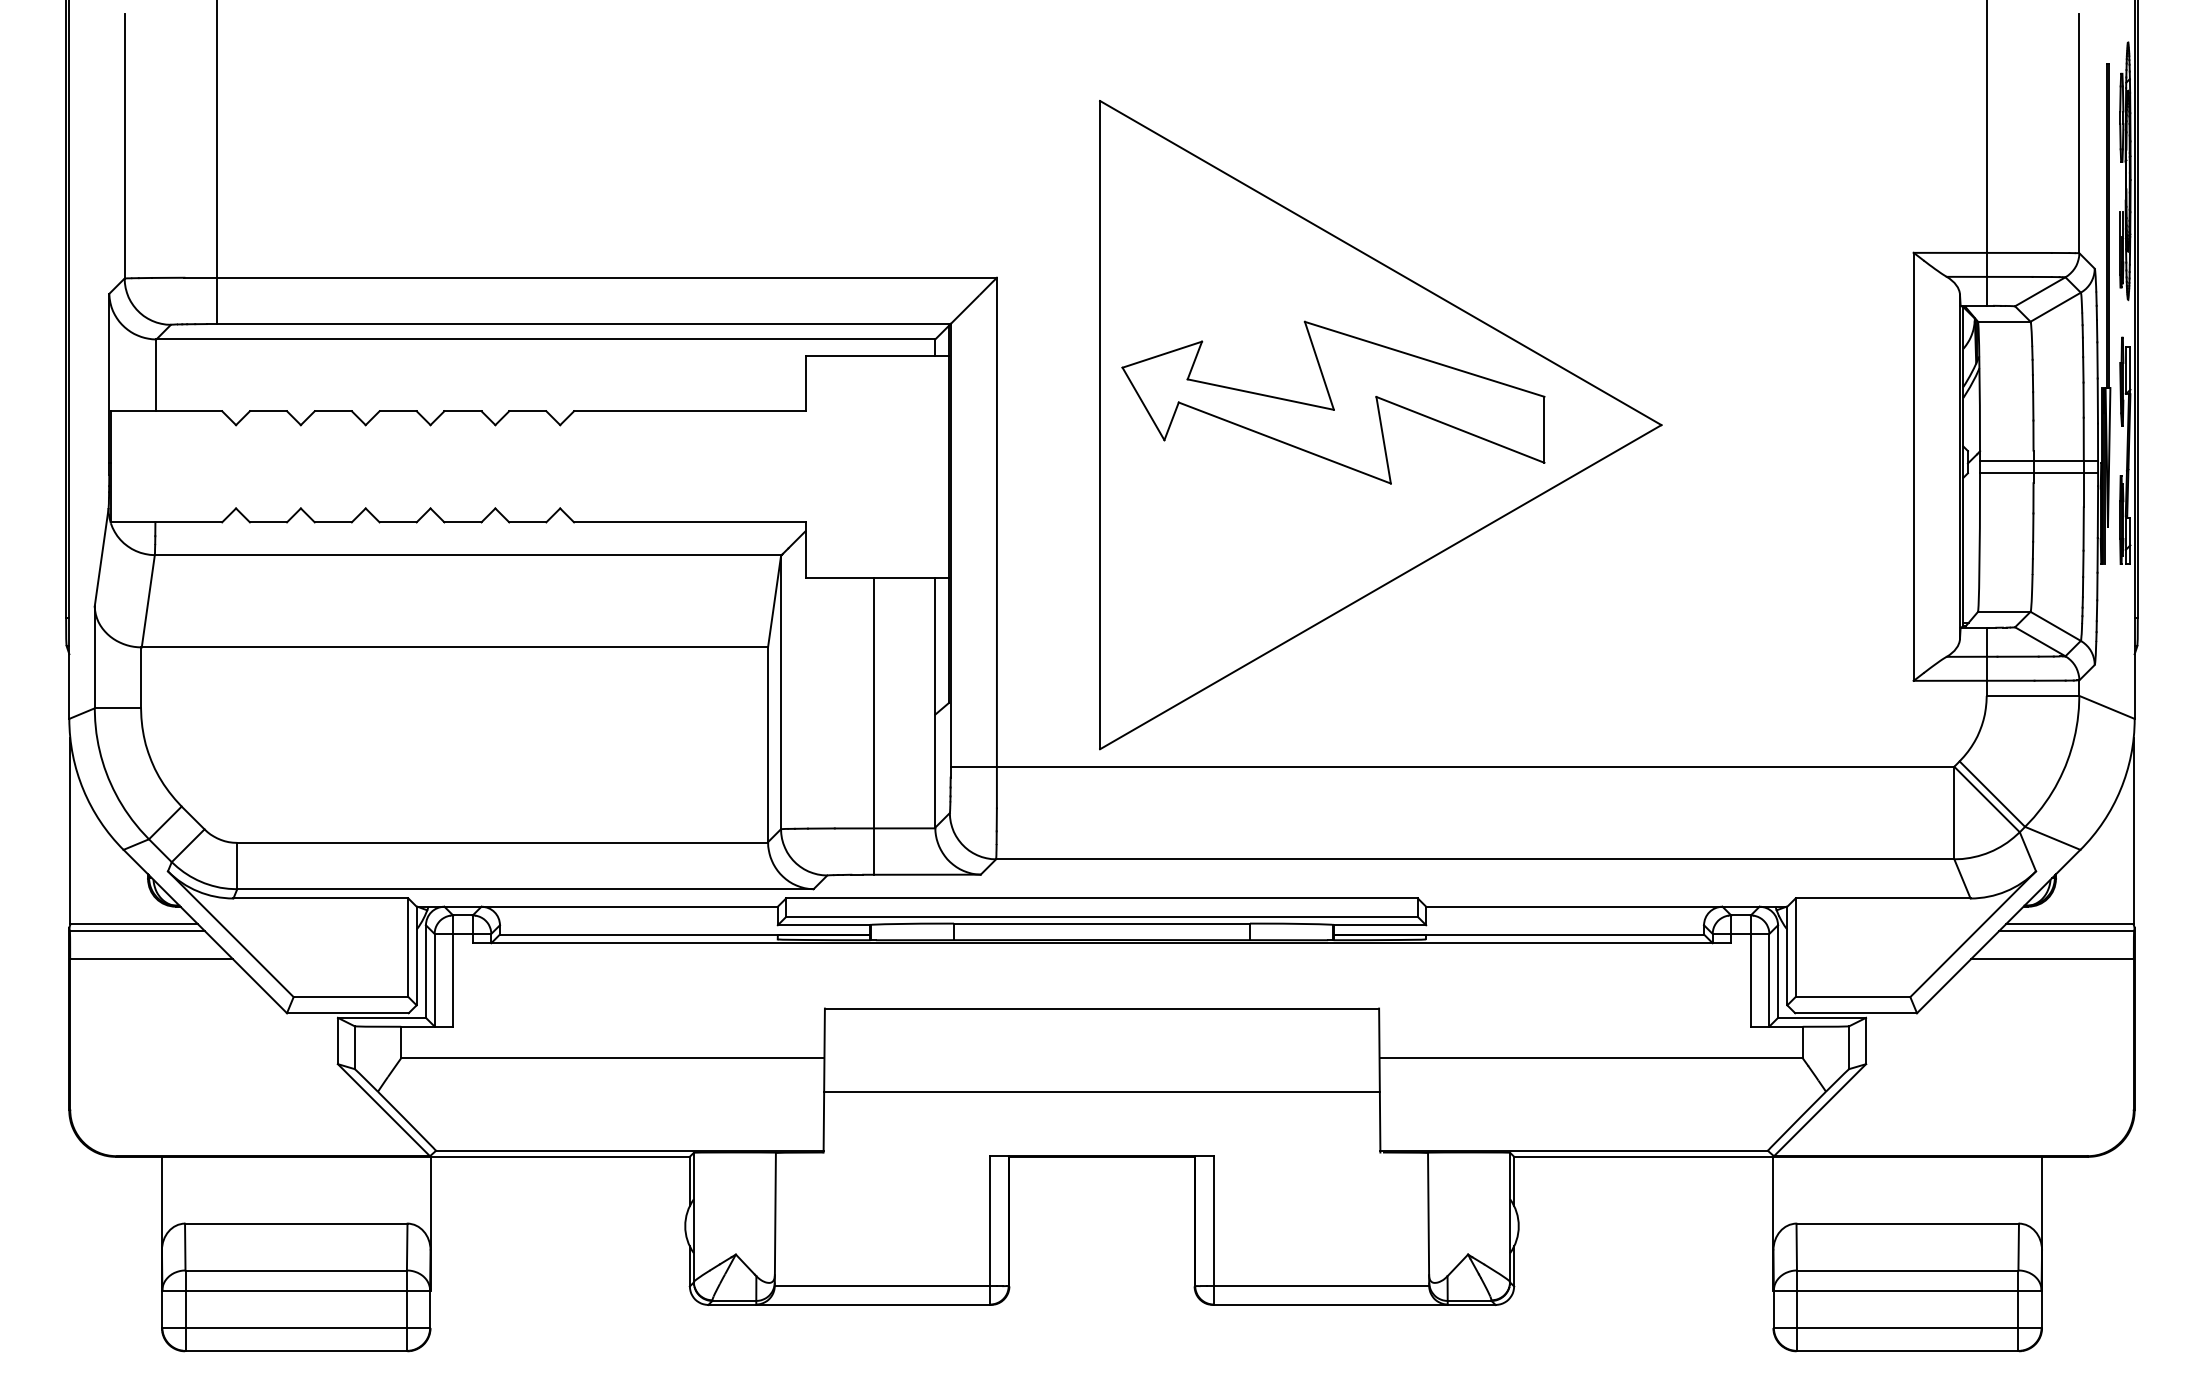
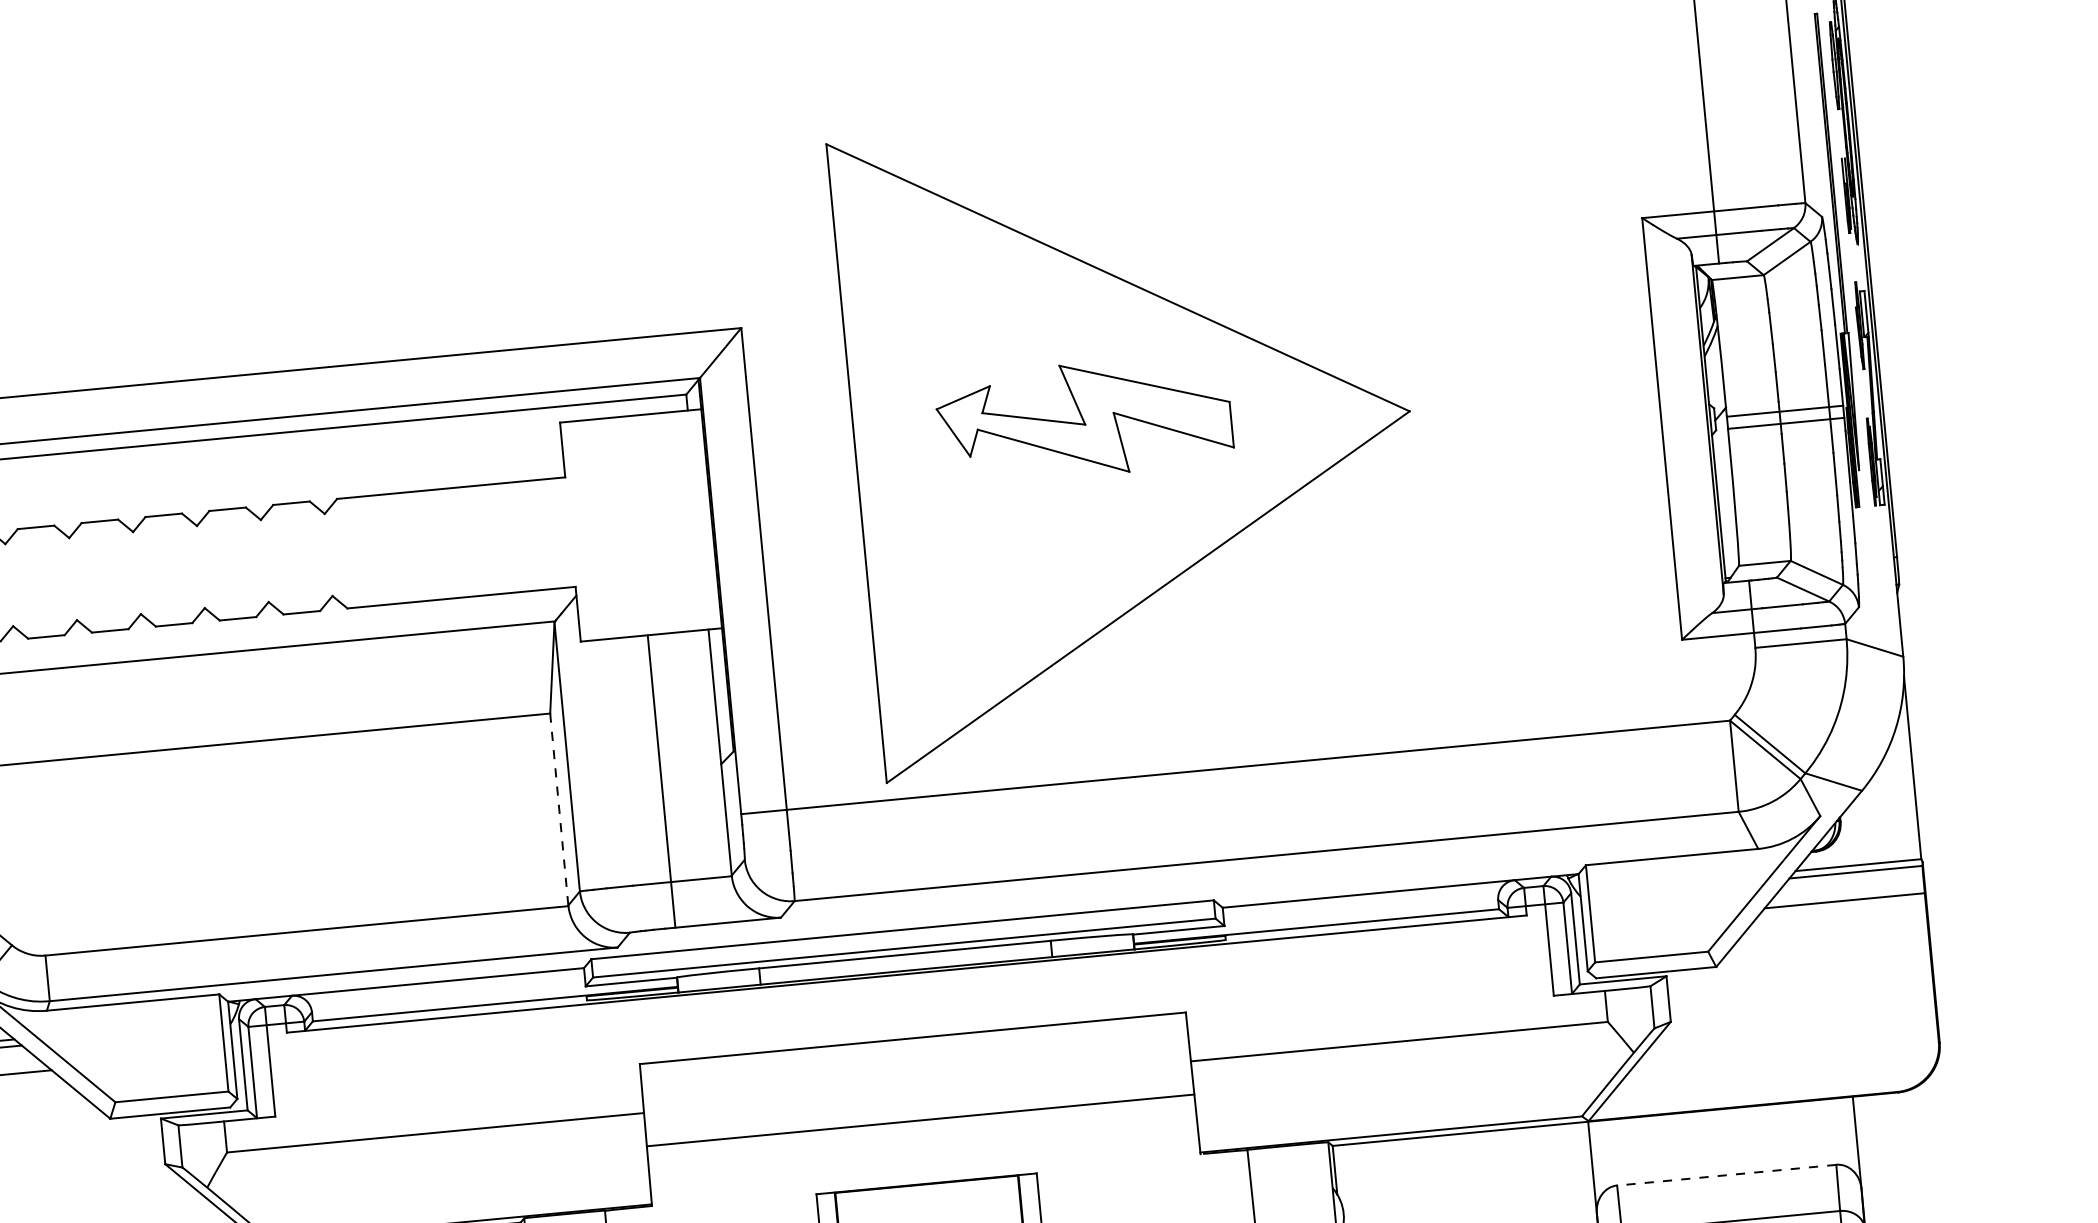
part: (1333, 402) -> (1084, 419), size x0.7
line: (768, 745) -> (559, 810), solid -> dashed
line: (1907, 1223) -> (1726, 1175), solid -> dashed

